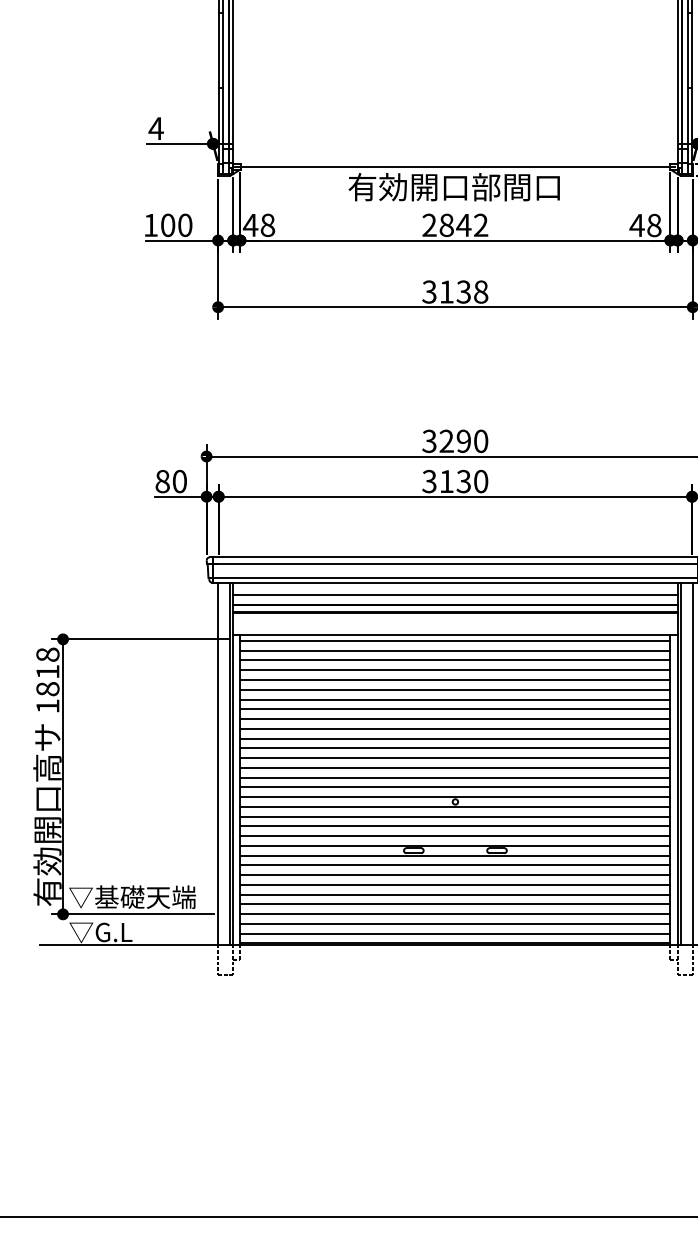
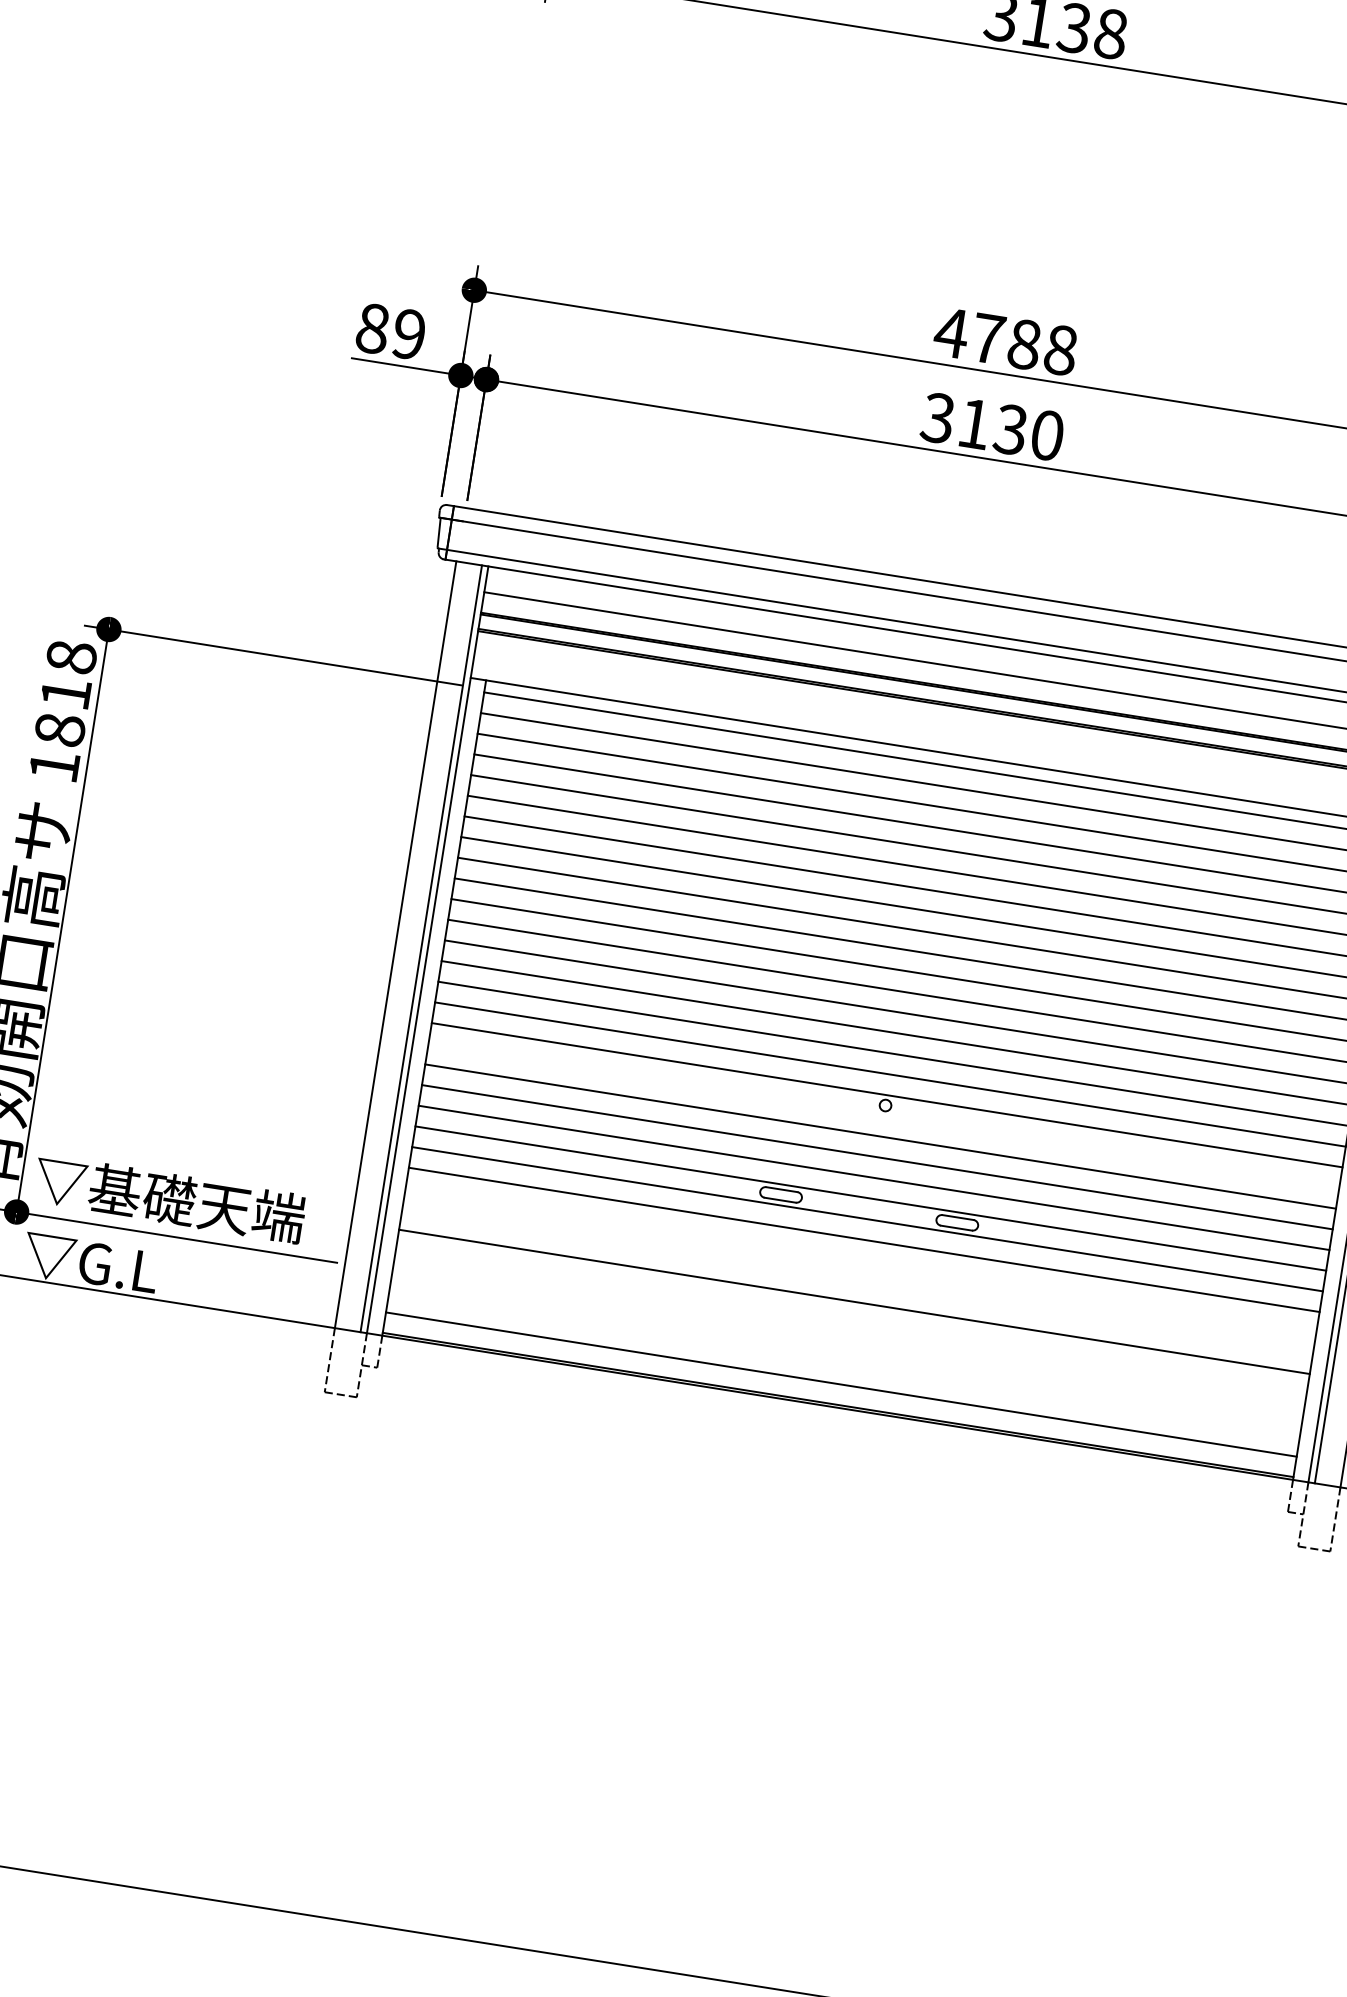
text: (454, 441) -> (1004, 341), 3290 -> 4788
text: (179, 481) -> (408, 334), 80 -> 89
line: (455, 806) -> (884, 1115), removed
line: (455, 875) -> (861, 1261), removed
line: (455, 884) -> (858, 1280), removed
line: (455, 904) -> (851, 1322), removed
line: (455, 914) -> (847, 1343), removed
line: (455, 923) -> (844, 1363), removed

